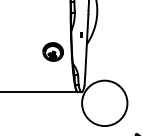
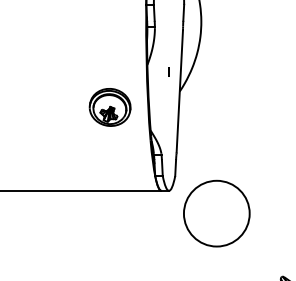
circle: (104, 103) -> (216, 213), size x0.7

